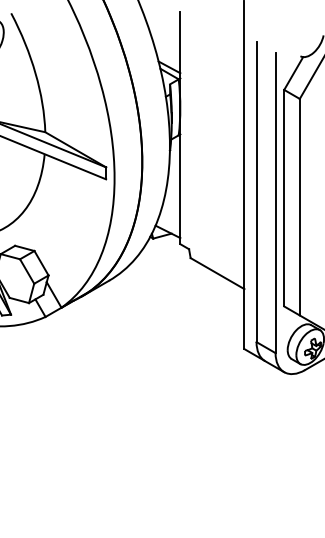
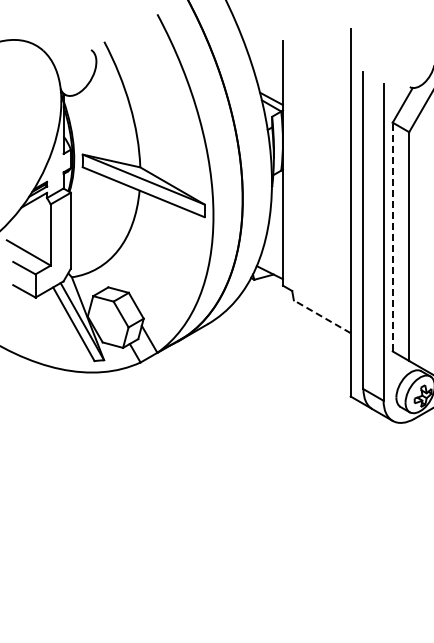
line: (284, 197) -> (392, 236), solid -> dashed
line: (217, 273) -> (322, 316), solid -> dashed

